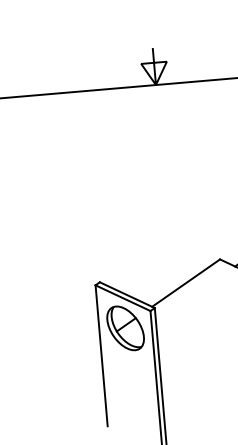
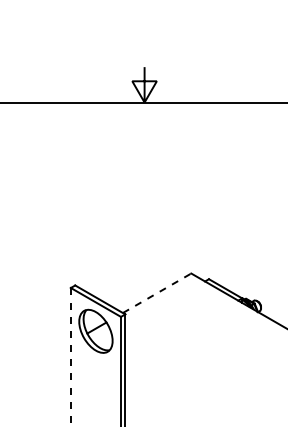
line: (186, 283) -> (157, 293), solid -> dashed
line: (101, 354) -> (70, 354), solid -> dashed

